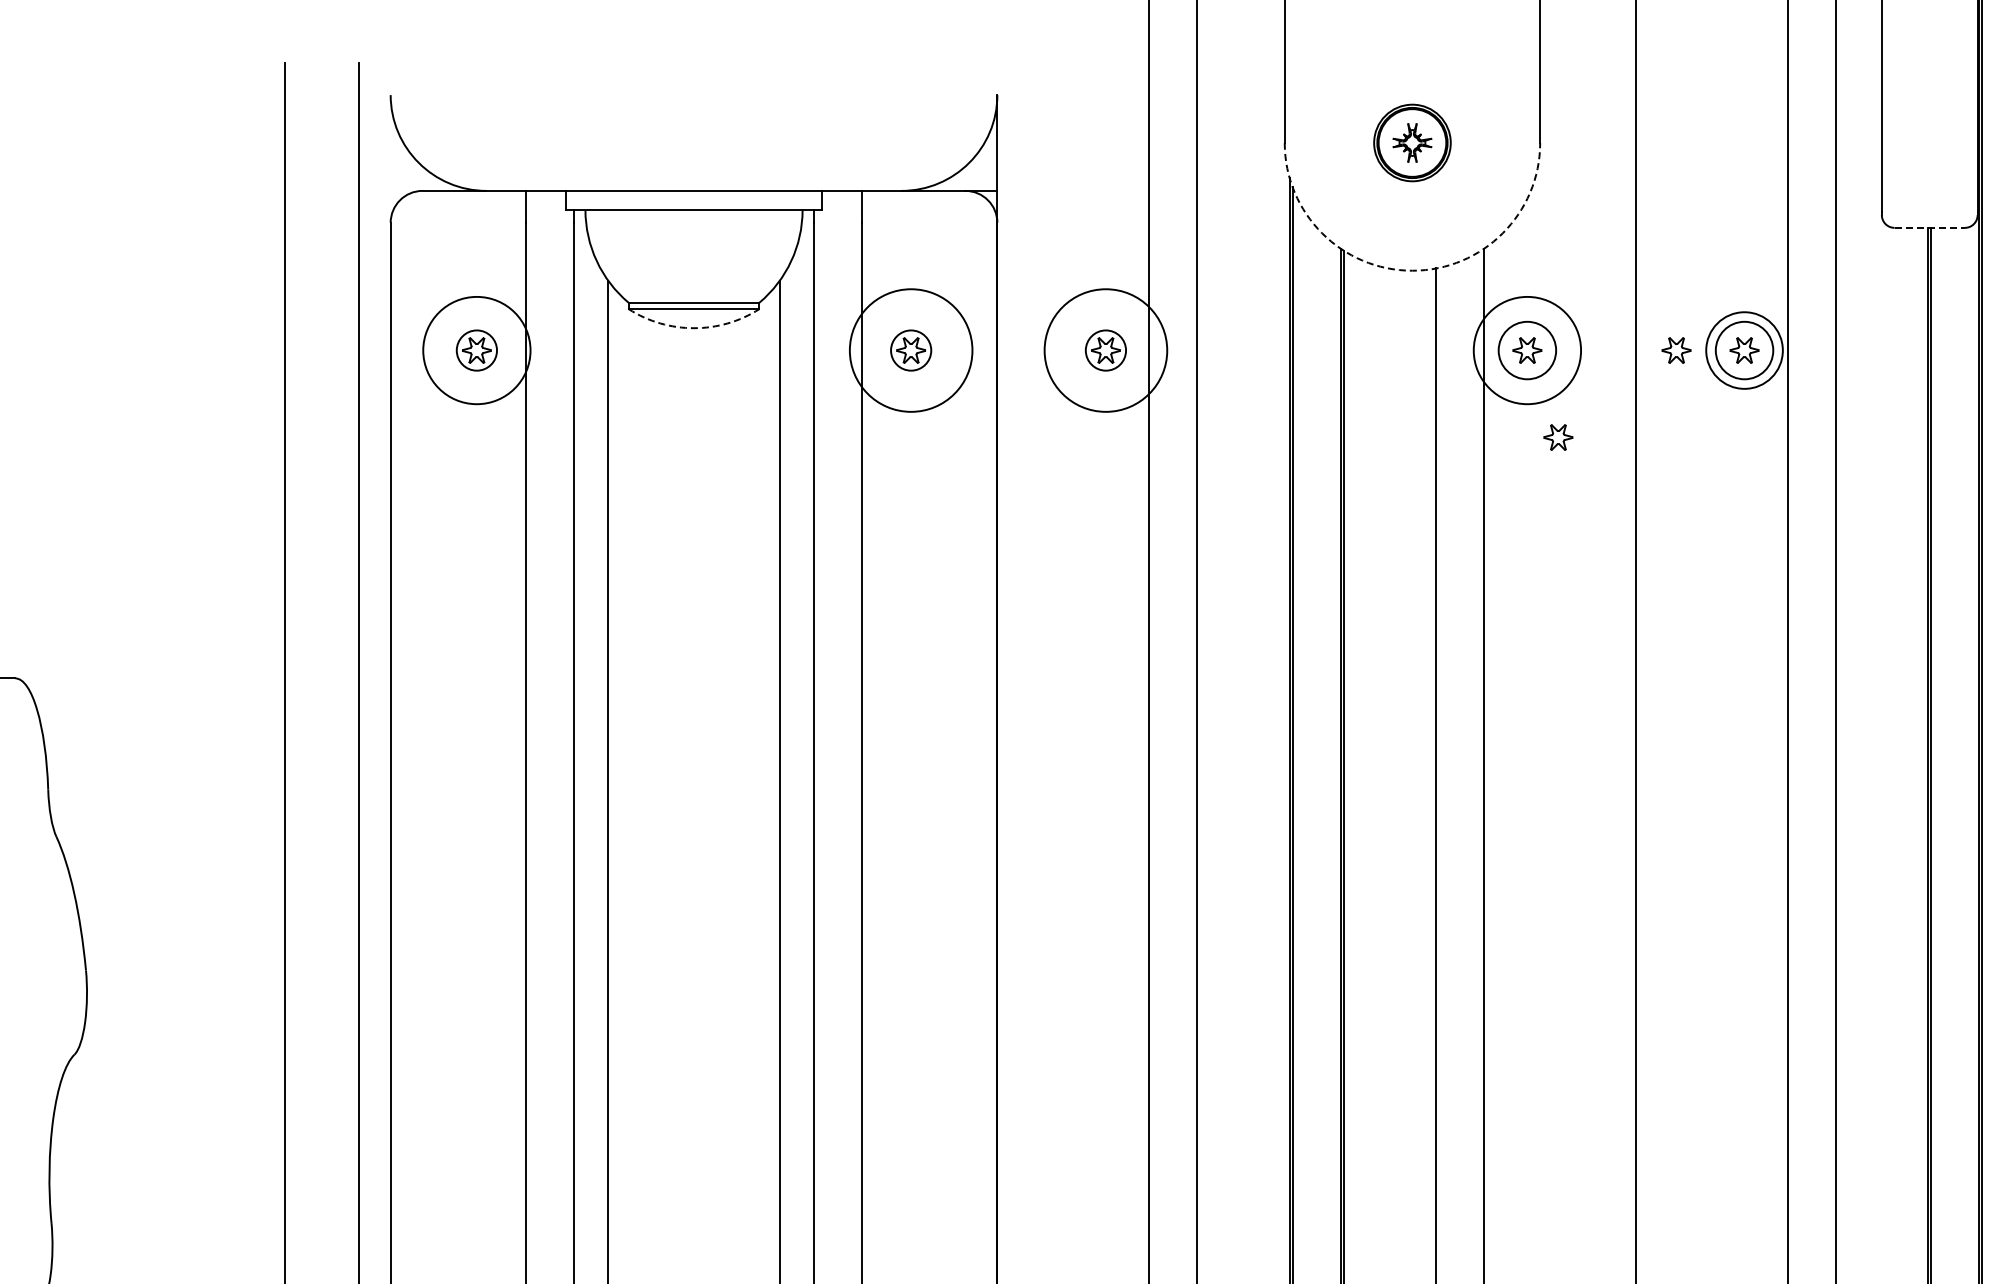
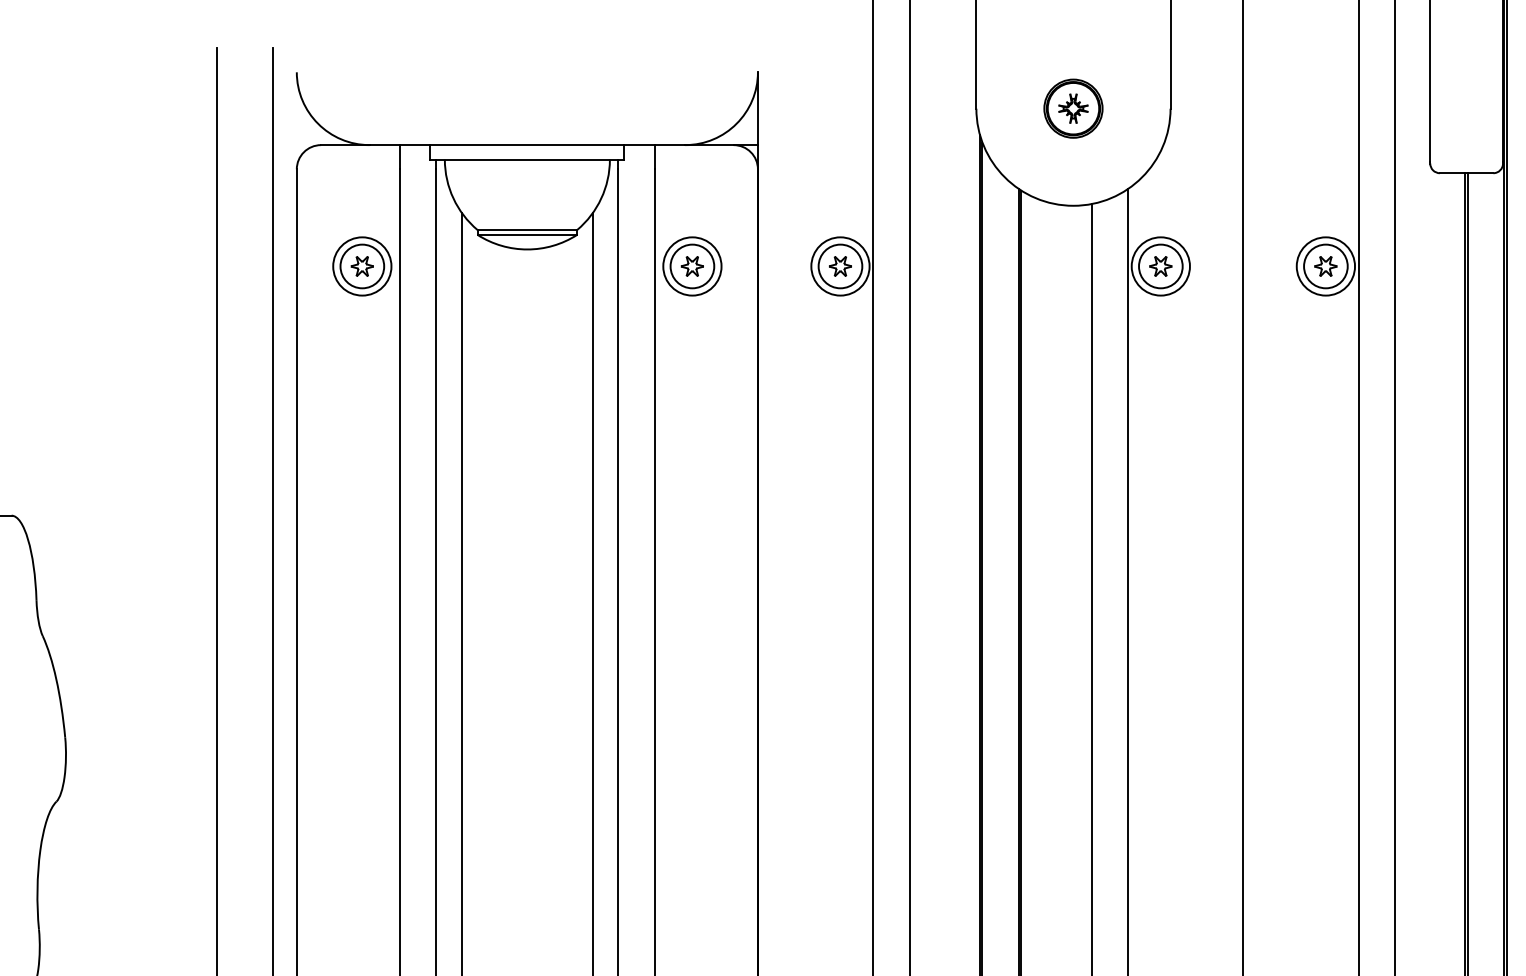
line: (1930, 227) -> (1467, 172), dashed -> solid
arc: (1412, 270) -> (1073, 205), dashed -> solid
arc: (694, 328) -> (527, 249), dashed -> solid
circle: (476, 350) -> (362, 266), size x0.71
circle: (476, 350) -> (362, 266), size x1.43
circle: (910, 350) -> (691, 266), size x0.62
circle: (910, 350) -> (691, 266), size x1.43
circle: (1105, 350) -> (840, 266), size x0.62
circle: (1105, 350) -> (840, 266), size x1.43
circle: (1527, 350) -> (1160, 266), size x0.71
part: (1676, 350) -> (1274, 266), removed
part: (1558, 437) -> (1184, 332), removed

